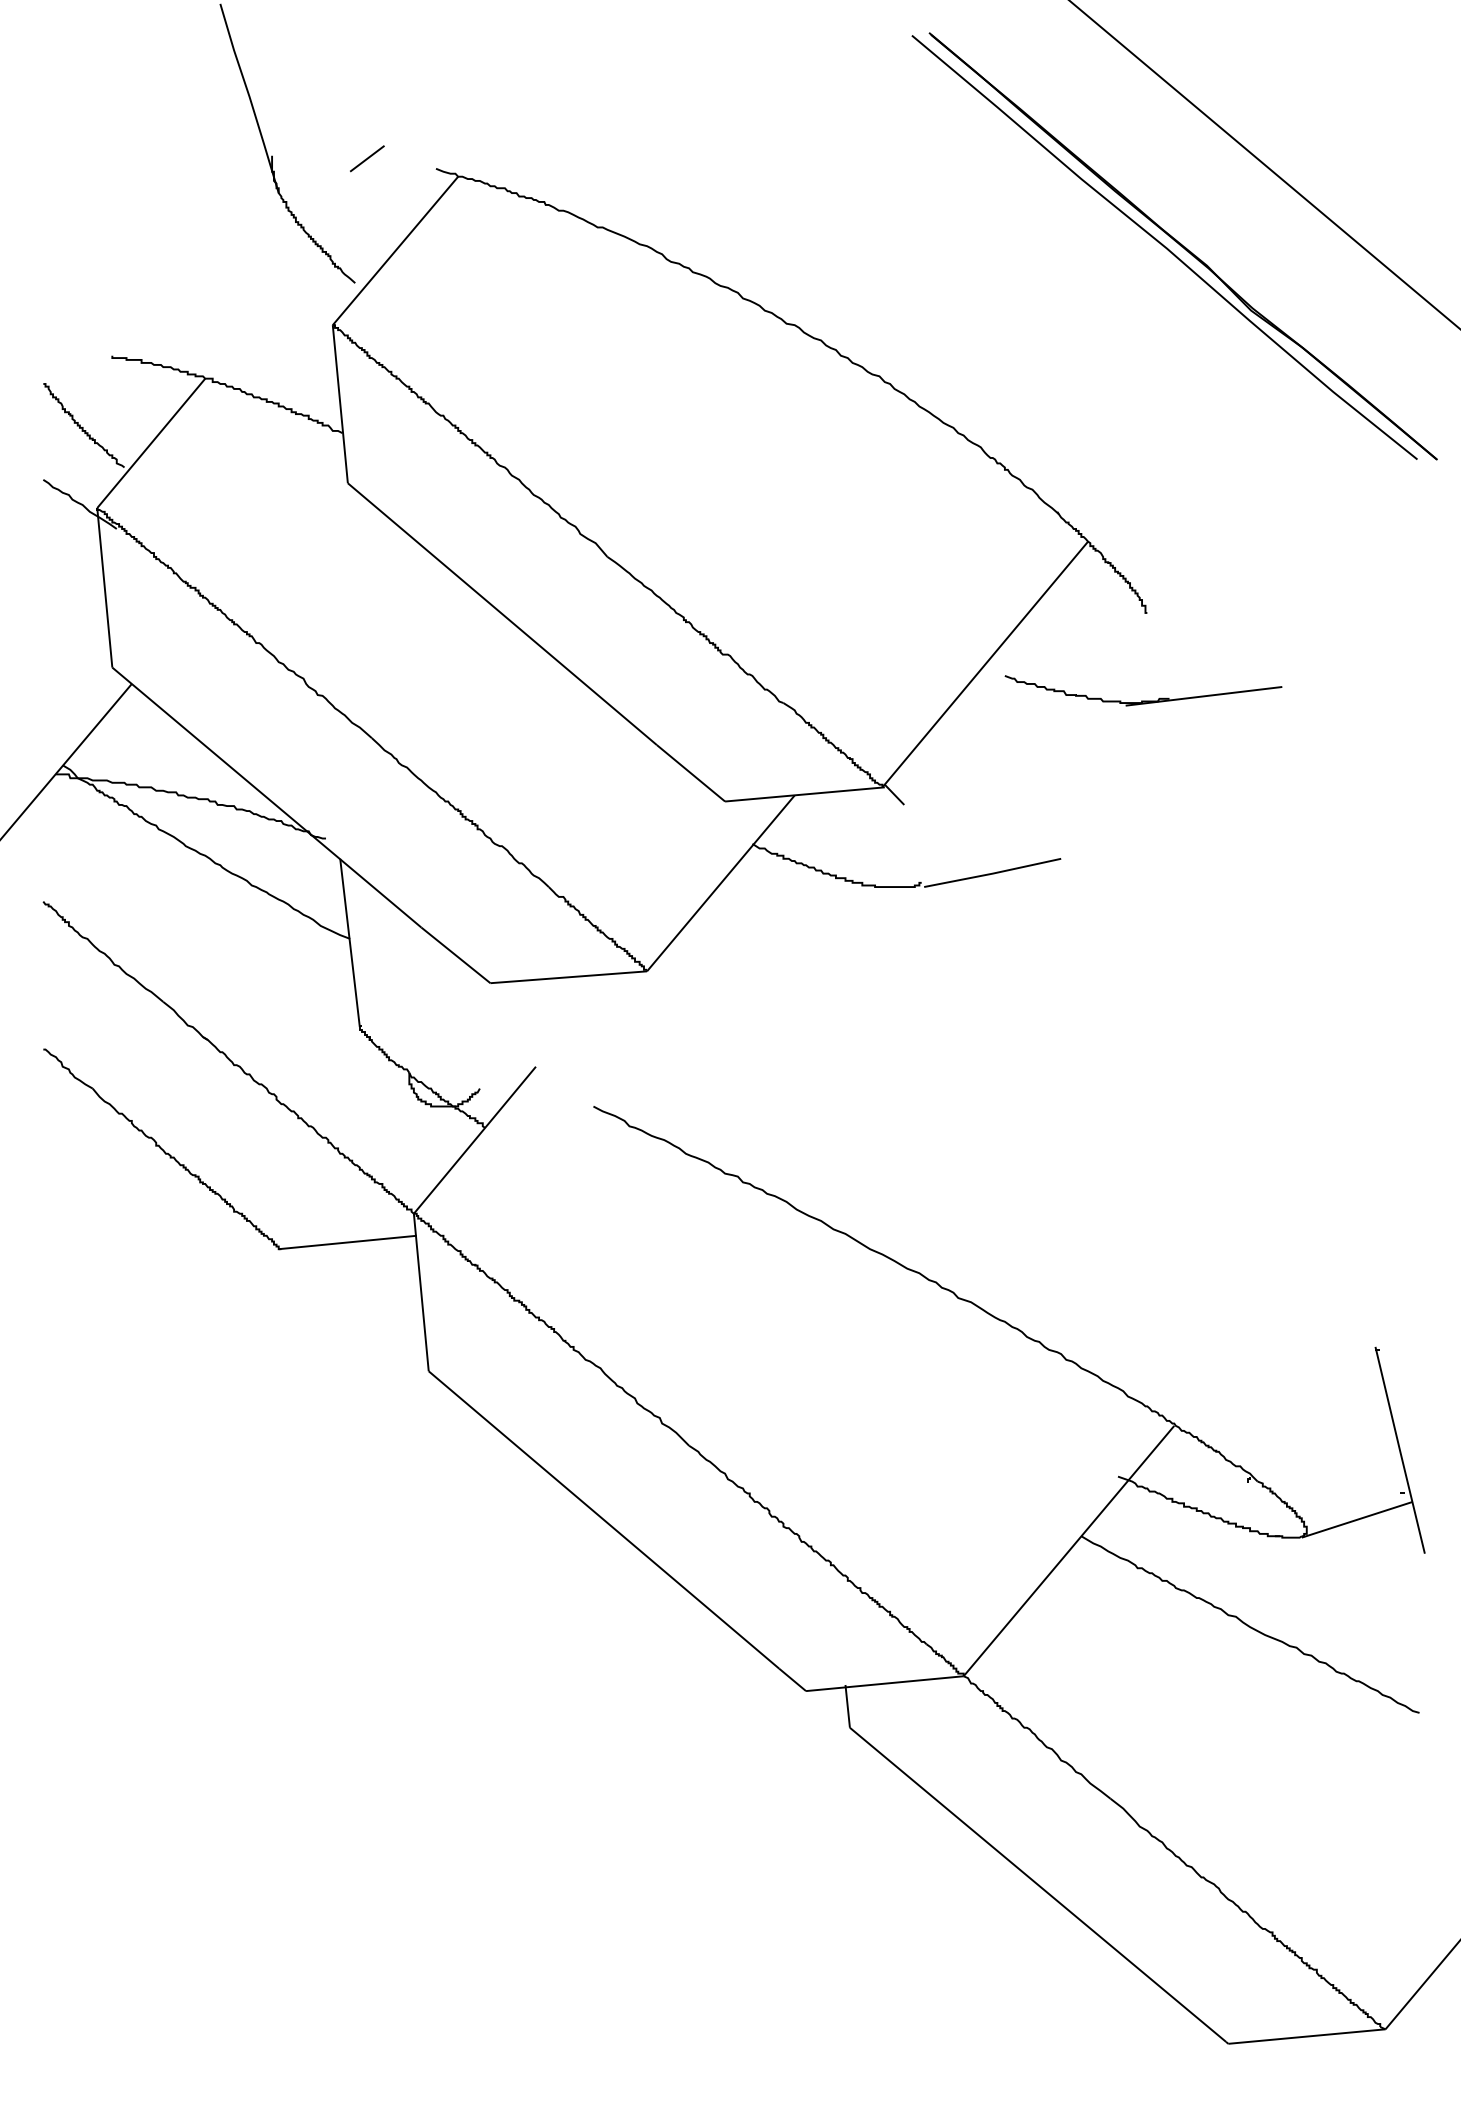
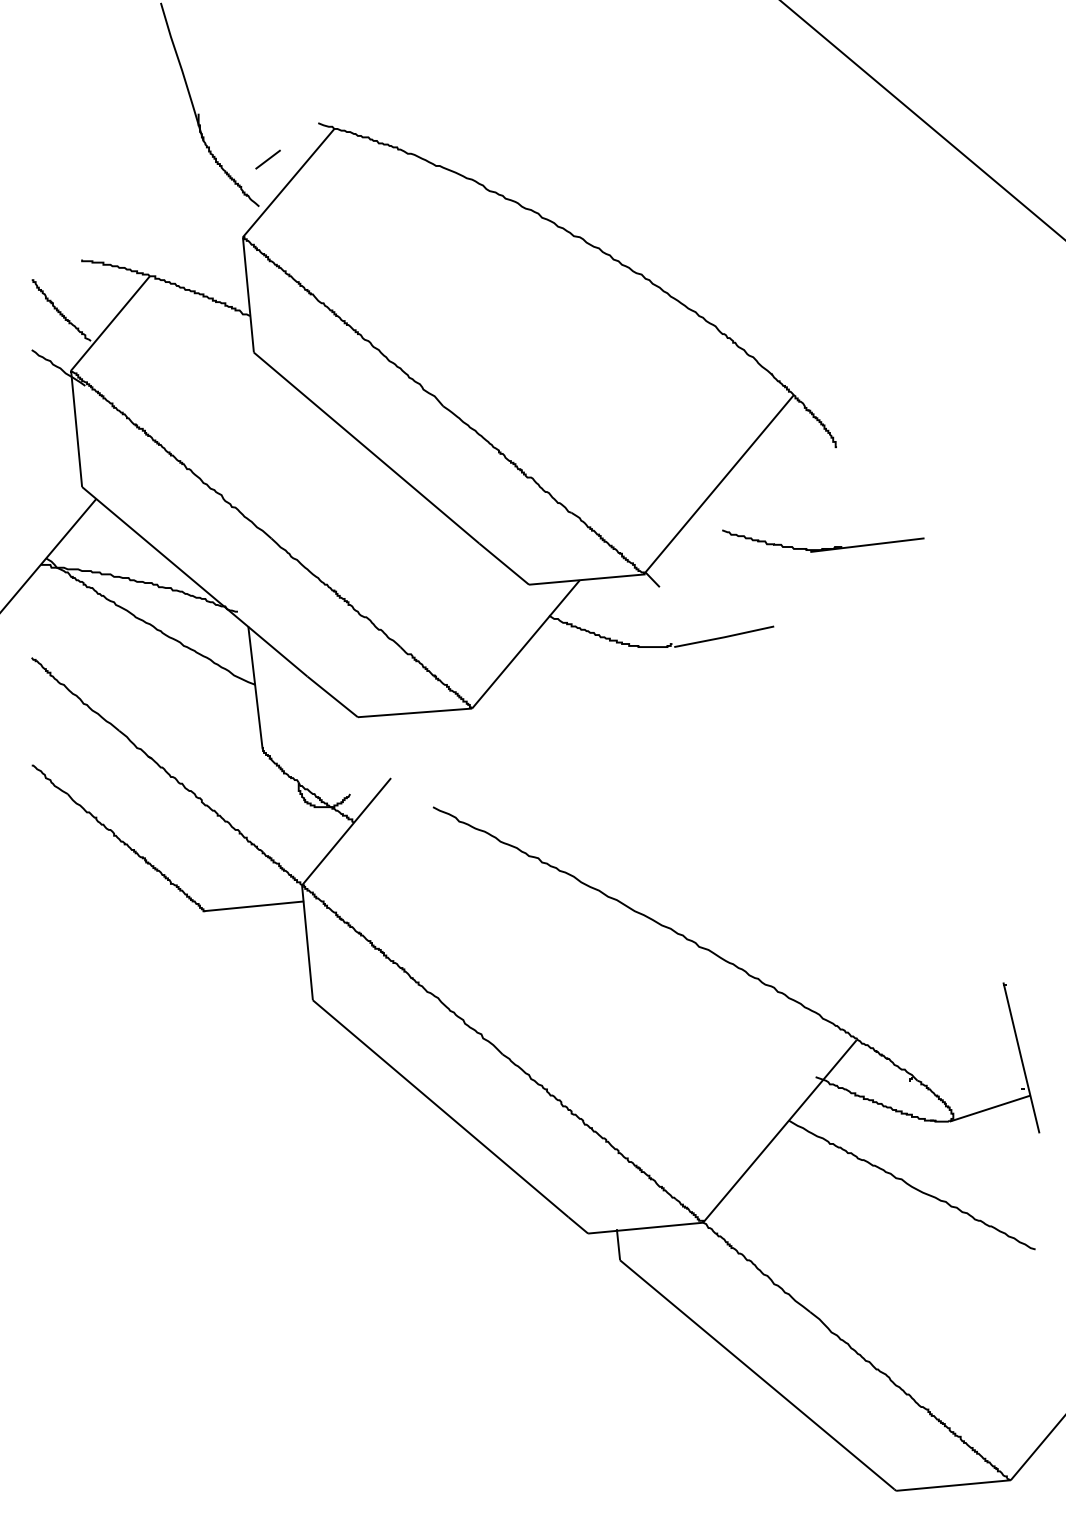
line: (367, 158) -> (268, 159), moved
part: (1174, 246) -> (856, 179), removed
part: (1143, 700) -> (823, 548), moved

